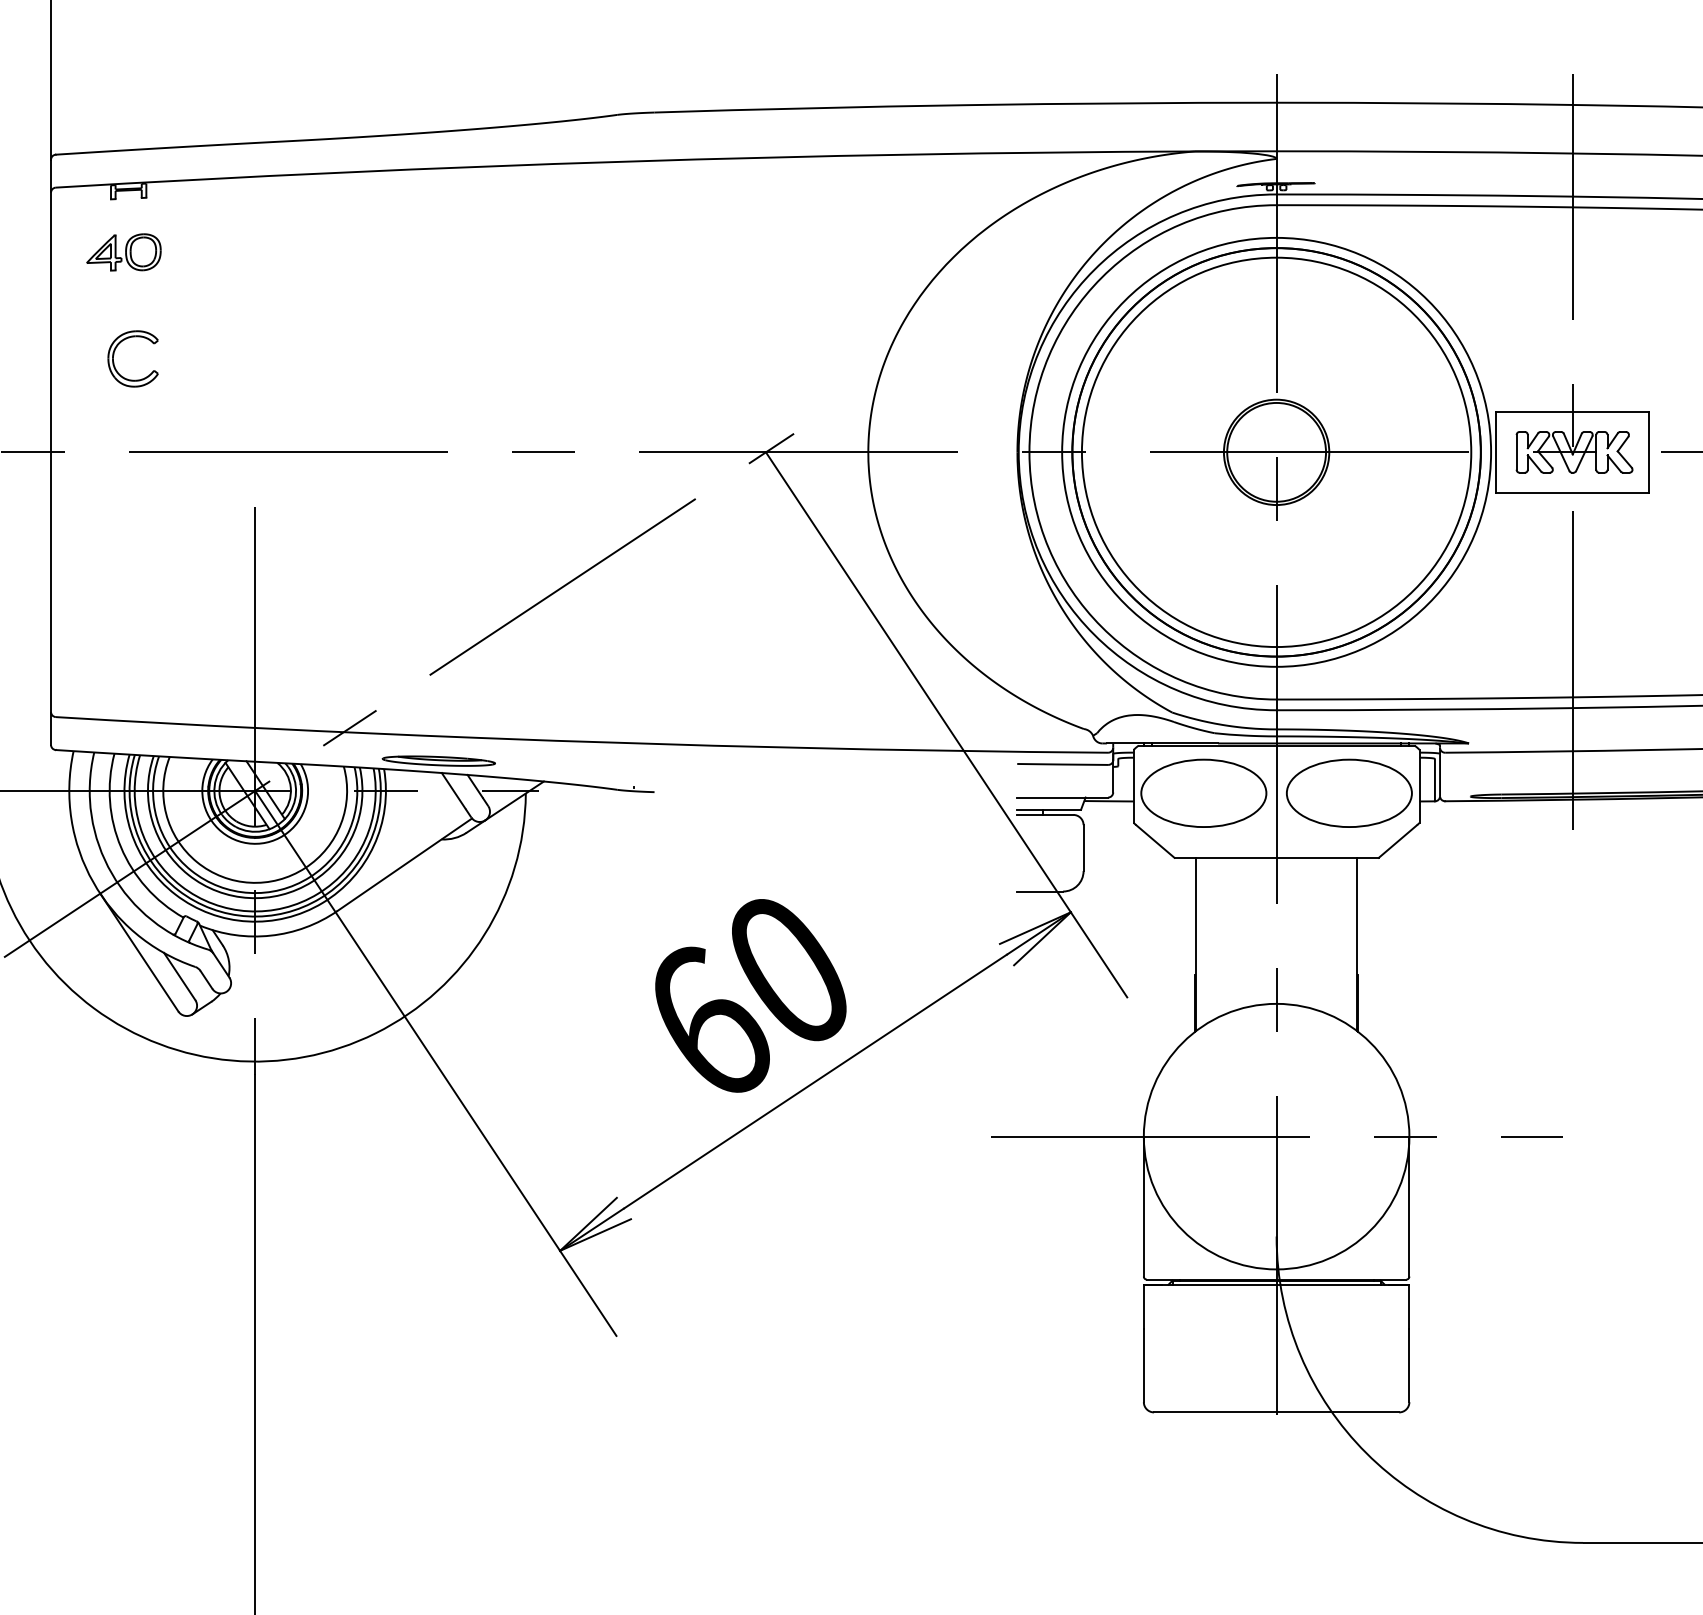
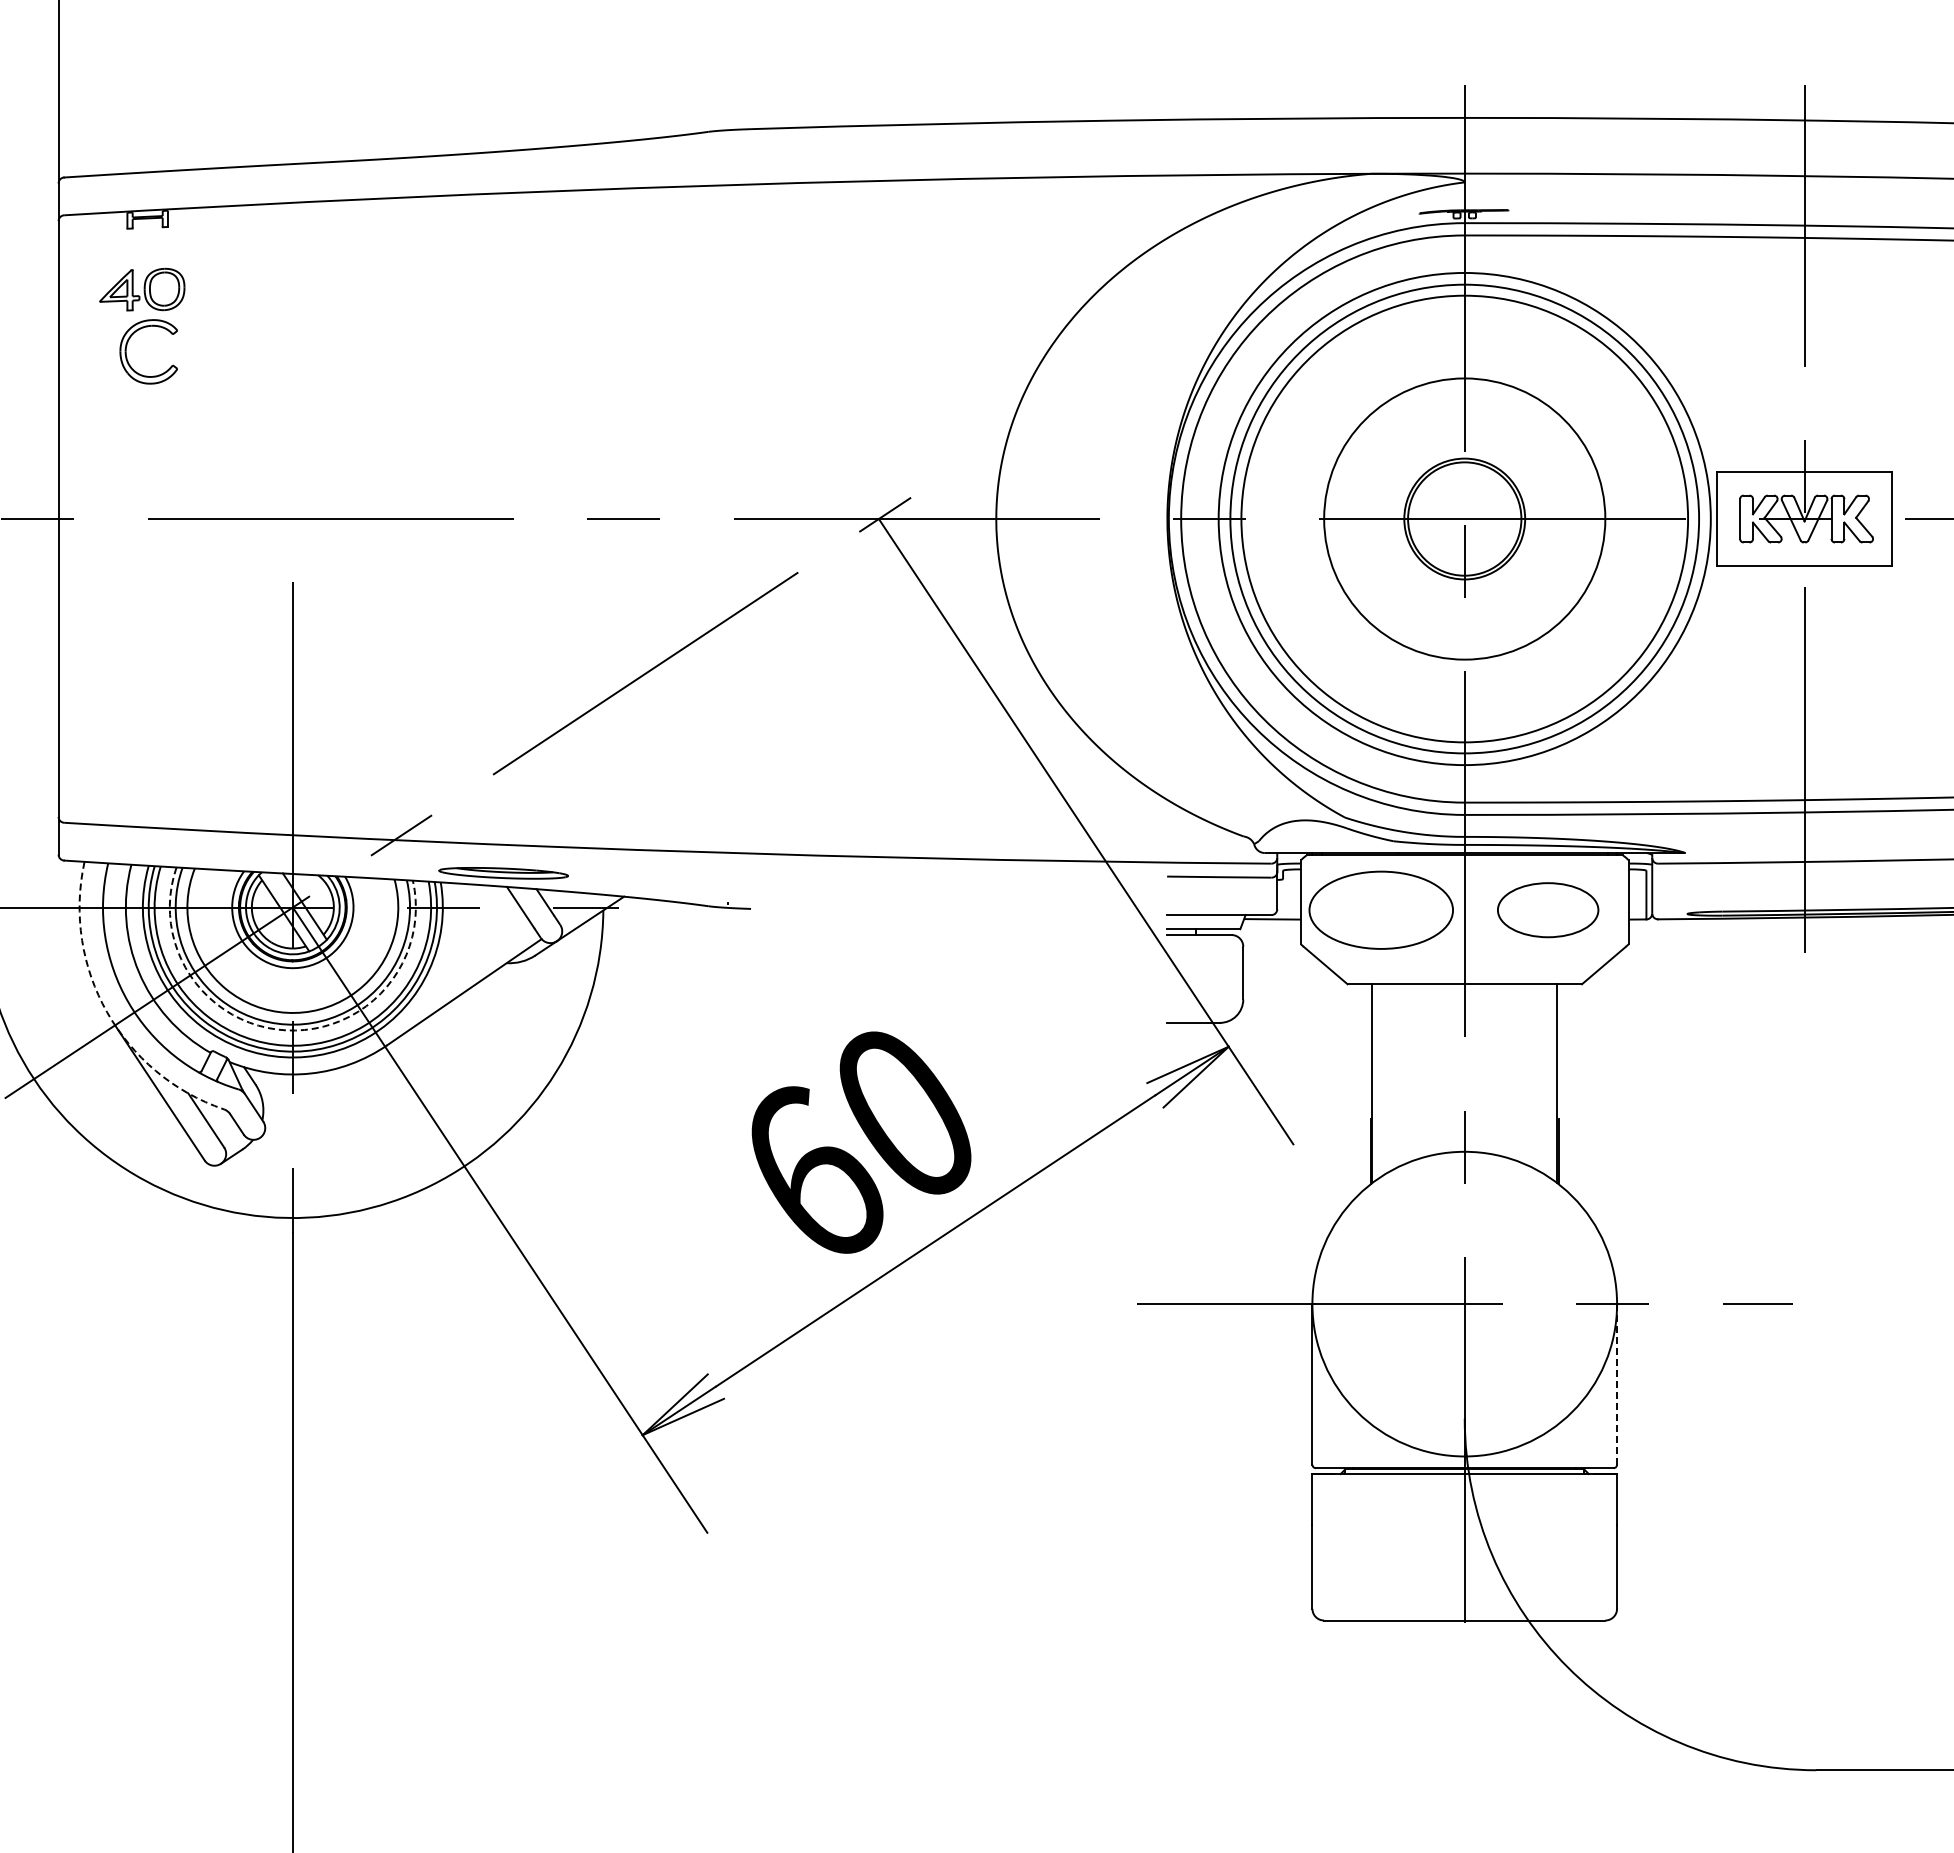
part: (114, 354) -> (127, 346), moved
circle: (1276, 451) -> (1464, 518), size x0.6
part: (1348, 792) -> (1547, 909), size x0.7
arc: (93, 882) -> (107, 1012), solid -> dashed
arc: (249, 898) -> (286, 1030), solid -> dashed
line: (1409, 1205) -> (1617, 1383), solid -> dashed

